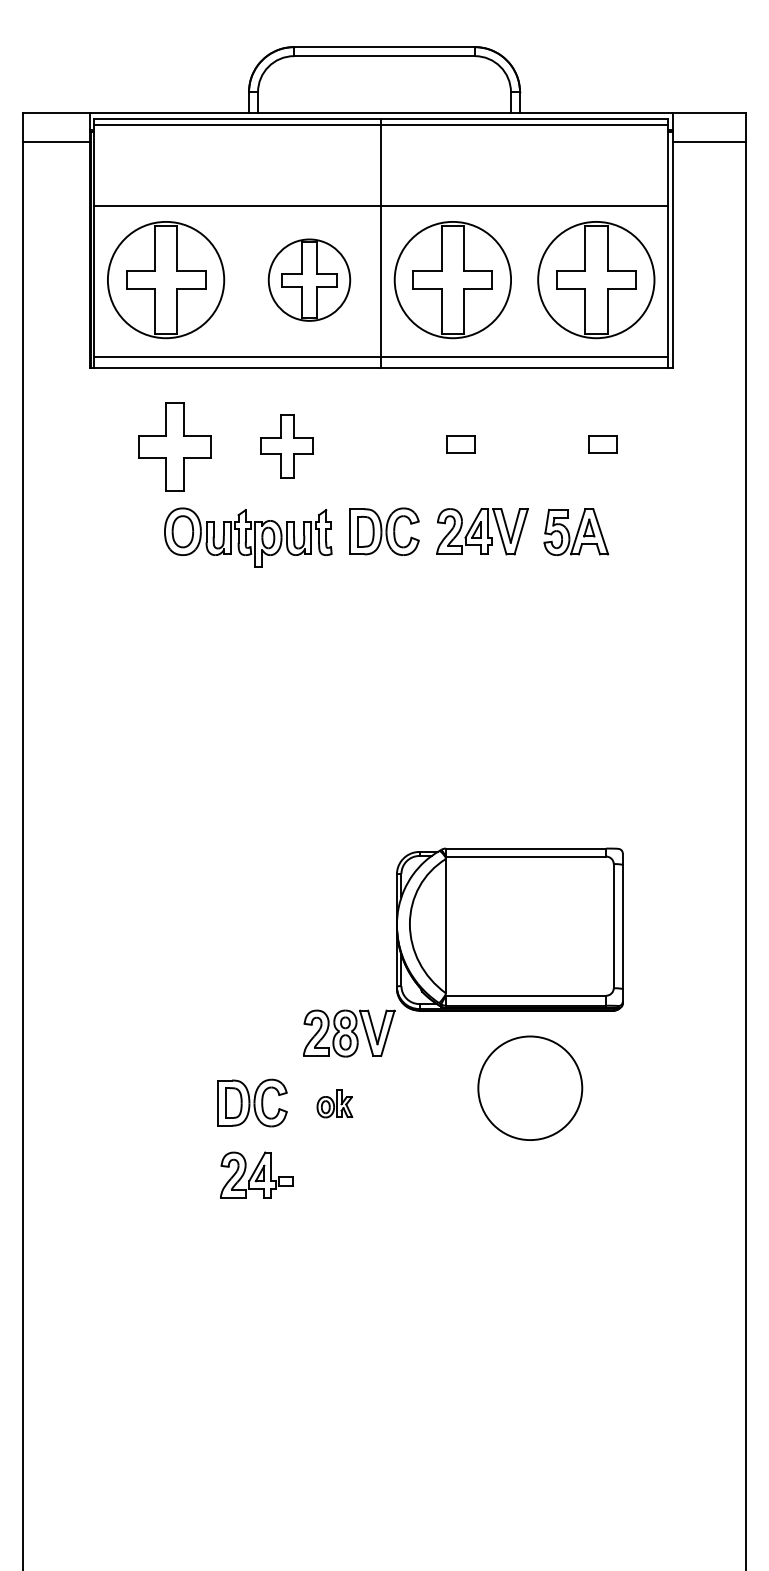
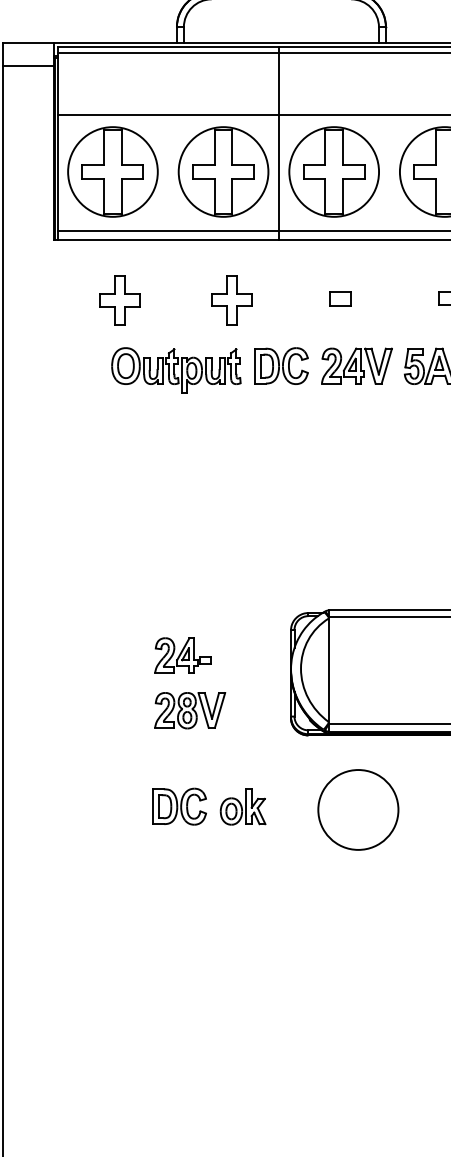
part: (309, 280) -> (223, 172), size x1.43
part: (174, 446) -> (119, 300), size x0.71
part: (286, 446) -> (231, 300), moved
part: (349, 1033) -> (190, 710), moved
part: (530, 1087) -> (358, 809), moved
part: (334, 1103) -> (242, 807), size x1.67
part: (256, 1174) -> (182, 655), moved

